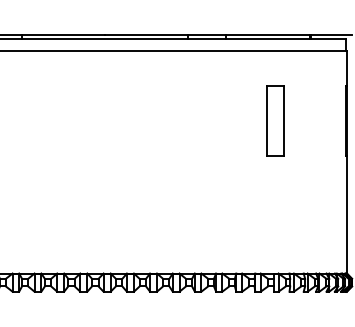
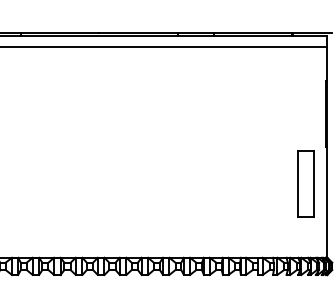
part: (275, 120) -> (305, 183), moved

